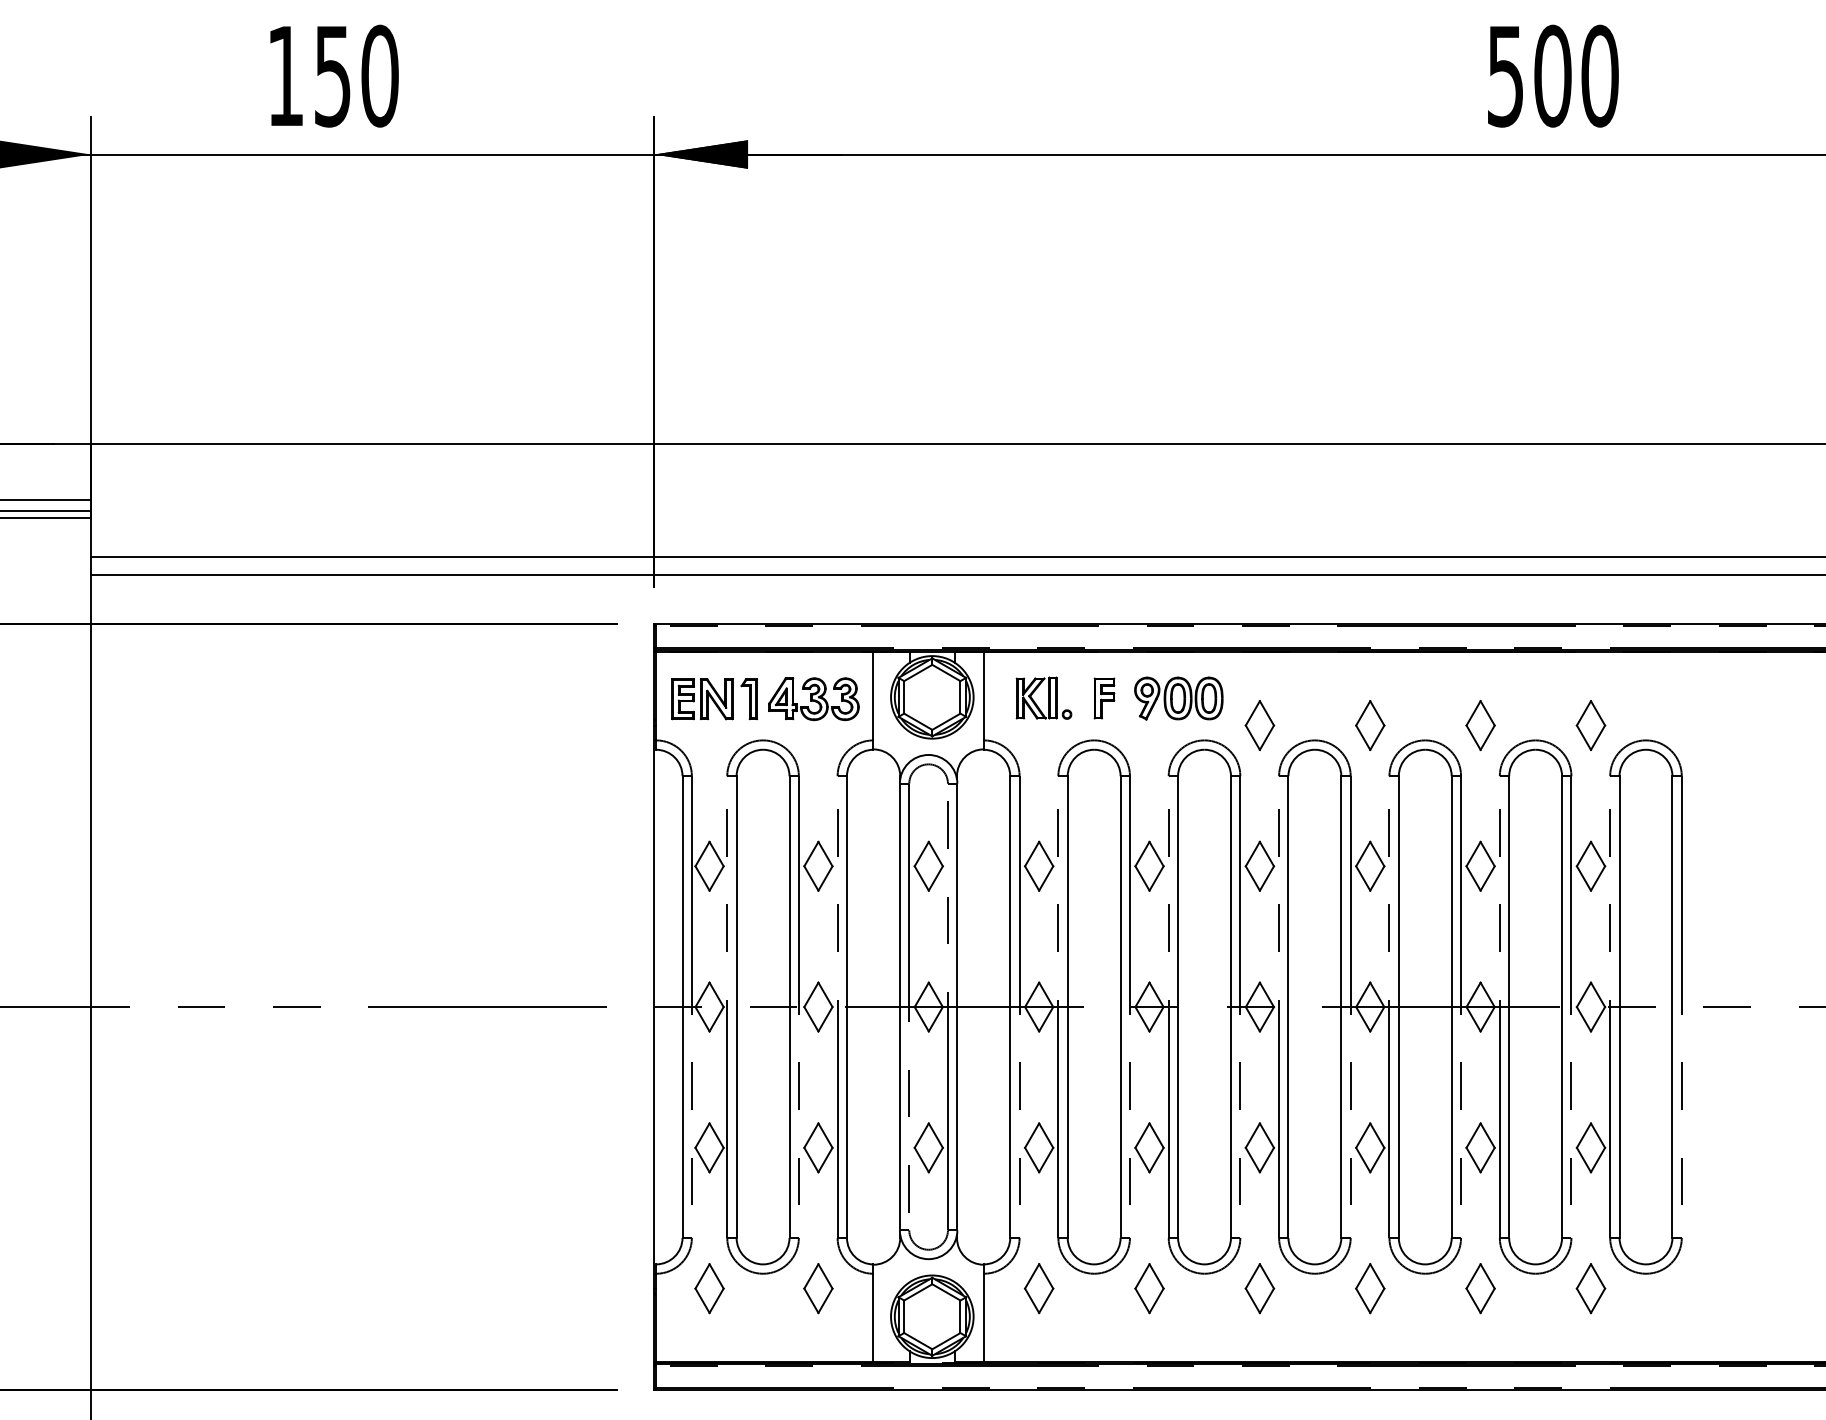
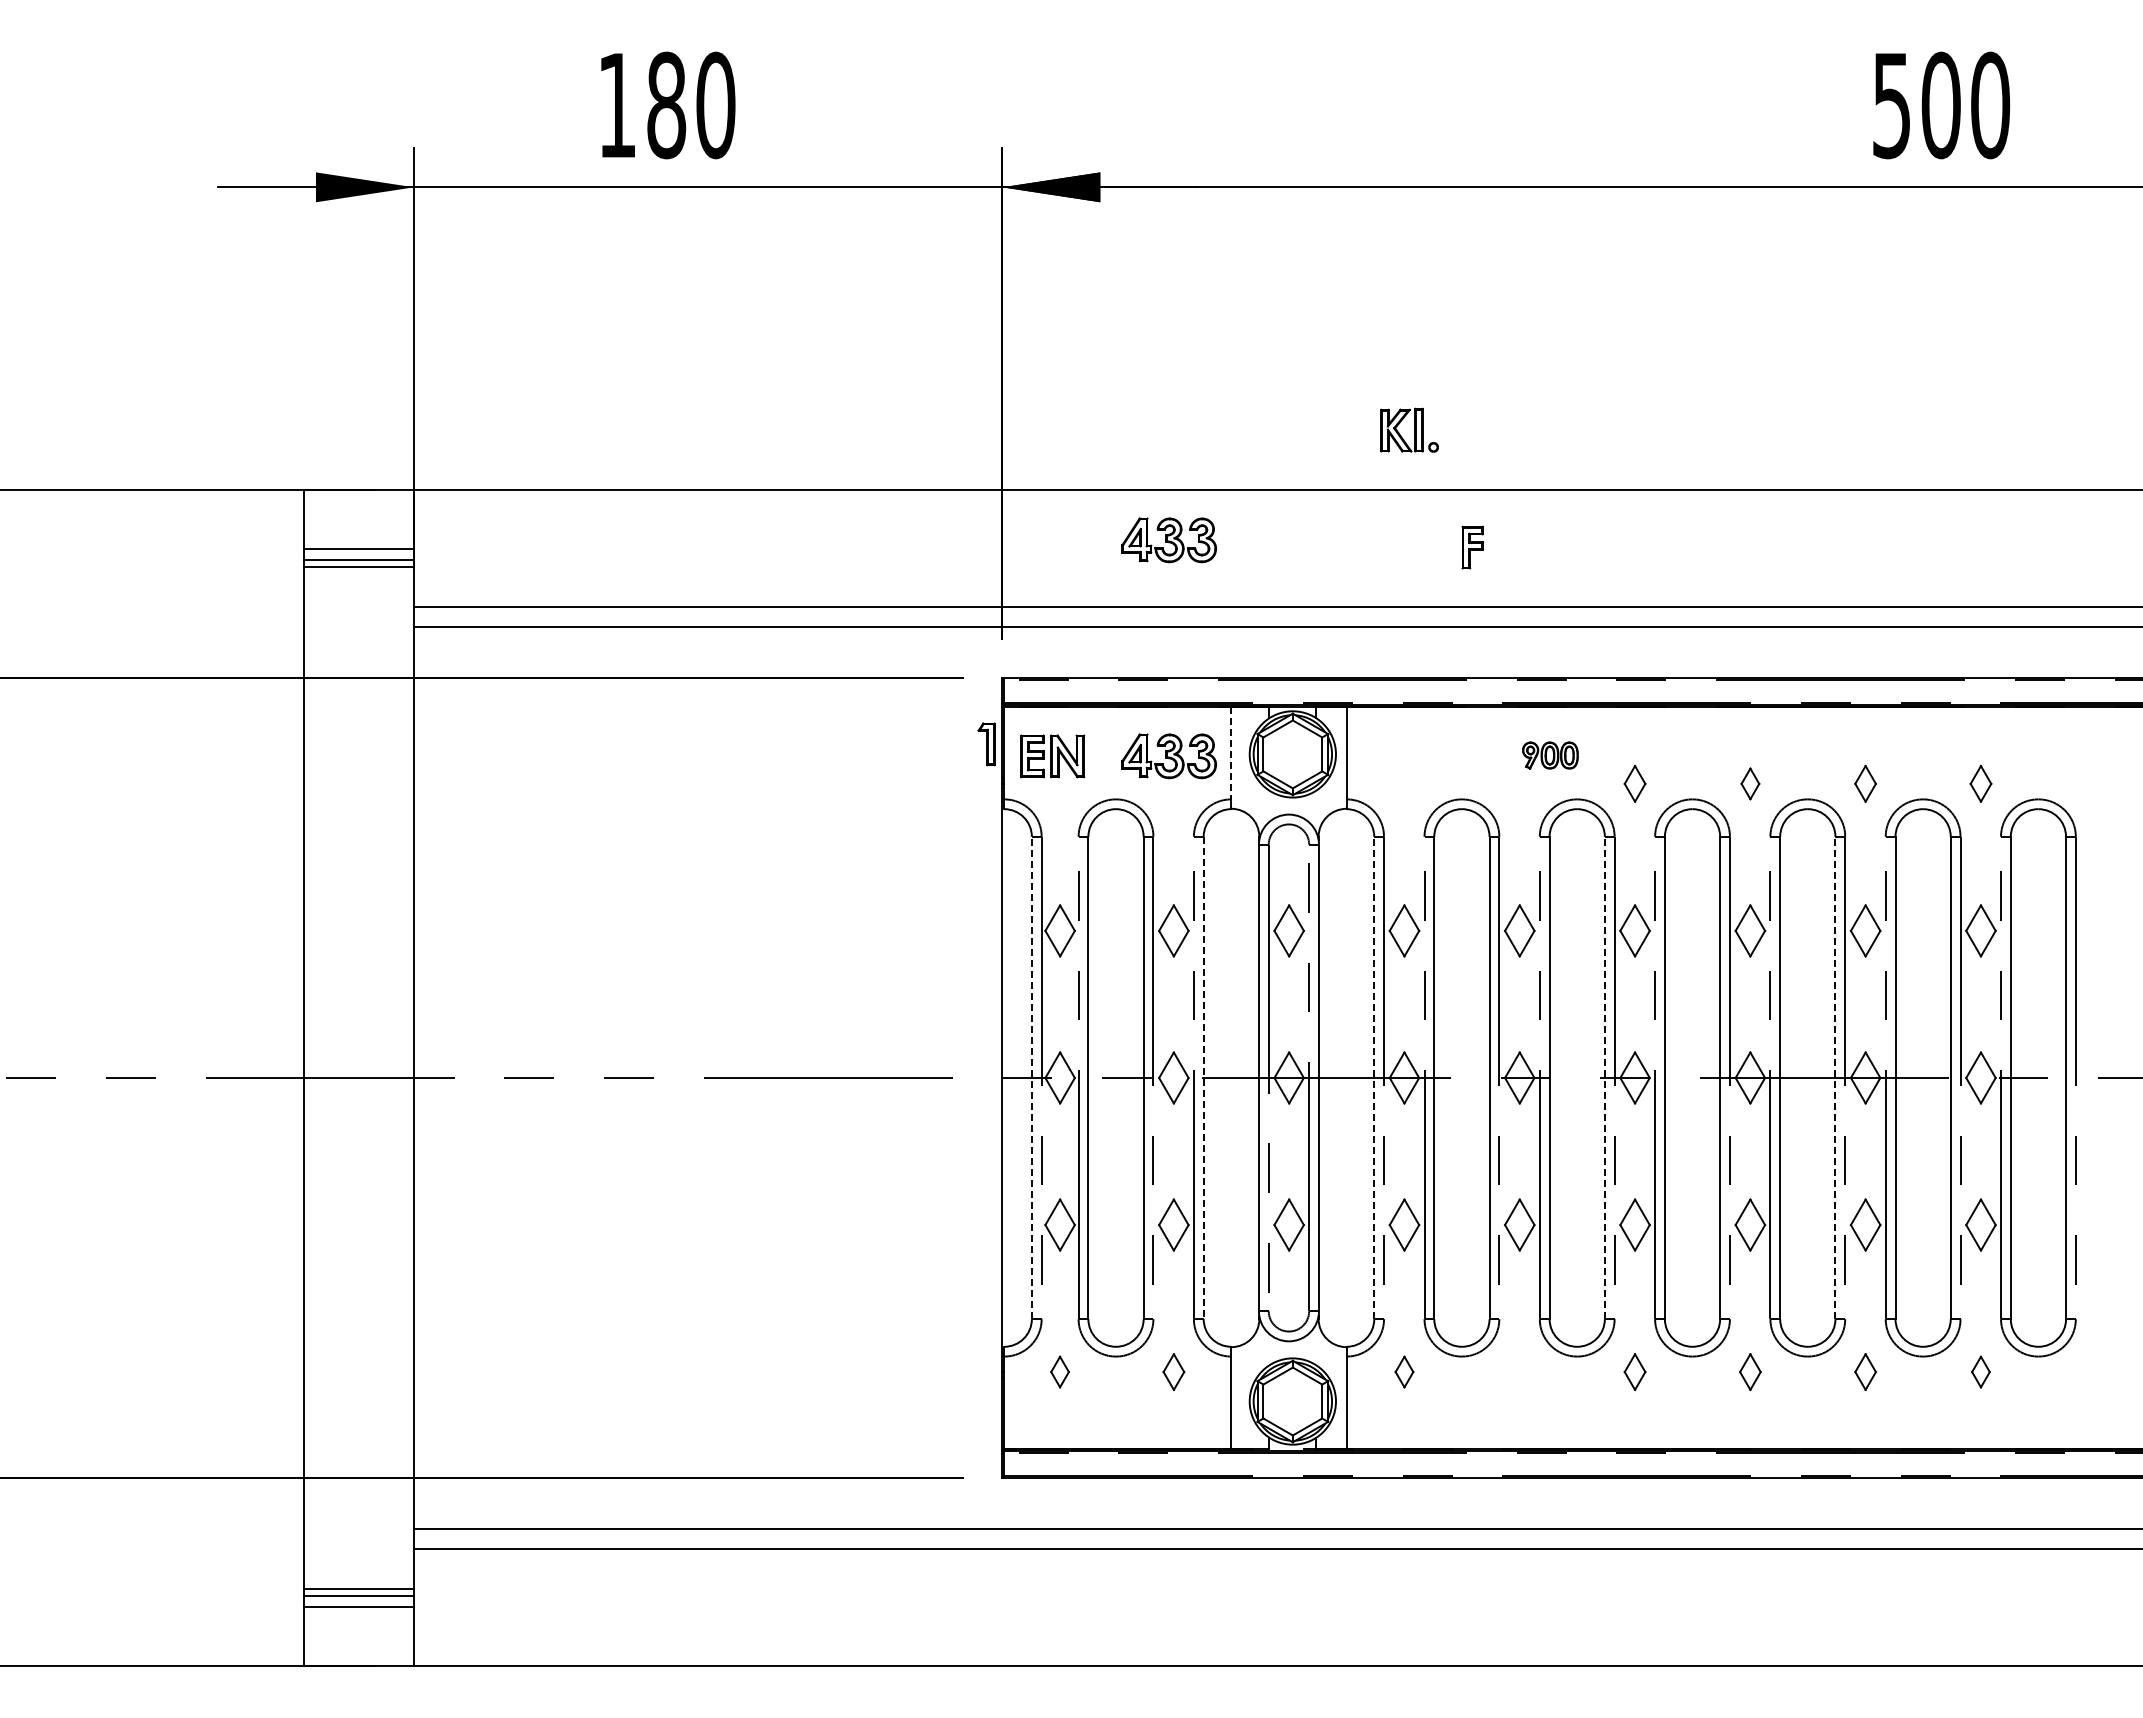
text: (332, 76) -> (666, 105), 150 -> 180
part: (813, 492) -> (1168, 540), added
line: (873, 696) -> (1231, 753), solid -> dashed
part: (1043, 697) -> (1409, 429), moved
part: (1104, 698) -> (1472, 547), moved
part: (1178, 698) -> (1550, 755), size x0.6
part: (749, 699) -> (986, 744), moved
part: (1259, 725) -> (1634, 783), size x0.7
part: (1370, 725) -> (1750, 783), size x0.6
part: (1480, 725) -> (1865, 783), size x0.7
part: (1590, 725) -> (1980, 783), size x0.7
line: (682, 1006) -> (1031, 1077), solid -> dashed
line: (1010, 1006) -> (1374, 1077), solid -> dashed
line: (1230, 1006) -> (1604, 1077), solid -> dashed
line: (1451, 1006) -> (1835, 1077), solid -> dashed
line: (846, 1007) -> (1203, 1078), solid -> dashed
part: (708, 1288) -> (1059, 1371), size x0.6
part: (818, 1288) -> (1173, 1371), size x0.7
part: (1039, 1288) -> (1404, 1371), size x0.6
part: (1149, 1288) -> (1519, 1371), removed
part: (1259, 1288) -> (1634, 1371), size x0.7
part: (1370, 1288) -> (1750, 1371), size x0.7
part: (1480, 1288) -> (1865, 1371), size x0.7
part: (1590, 1288) -> (1980, 1371), size x0.6

